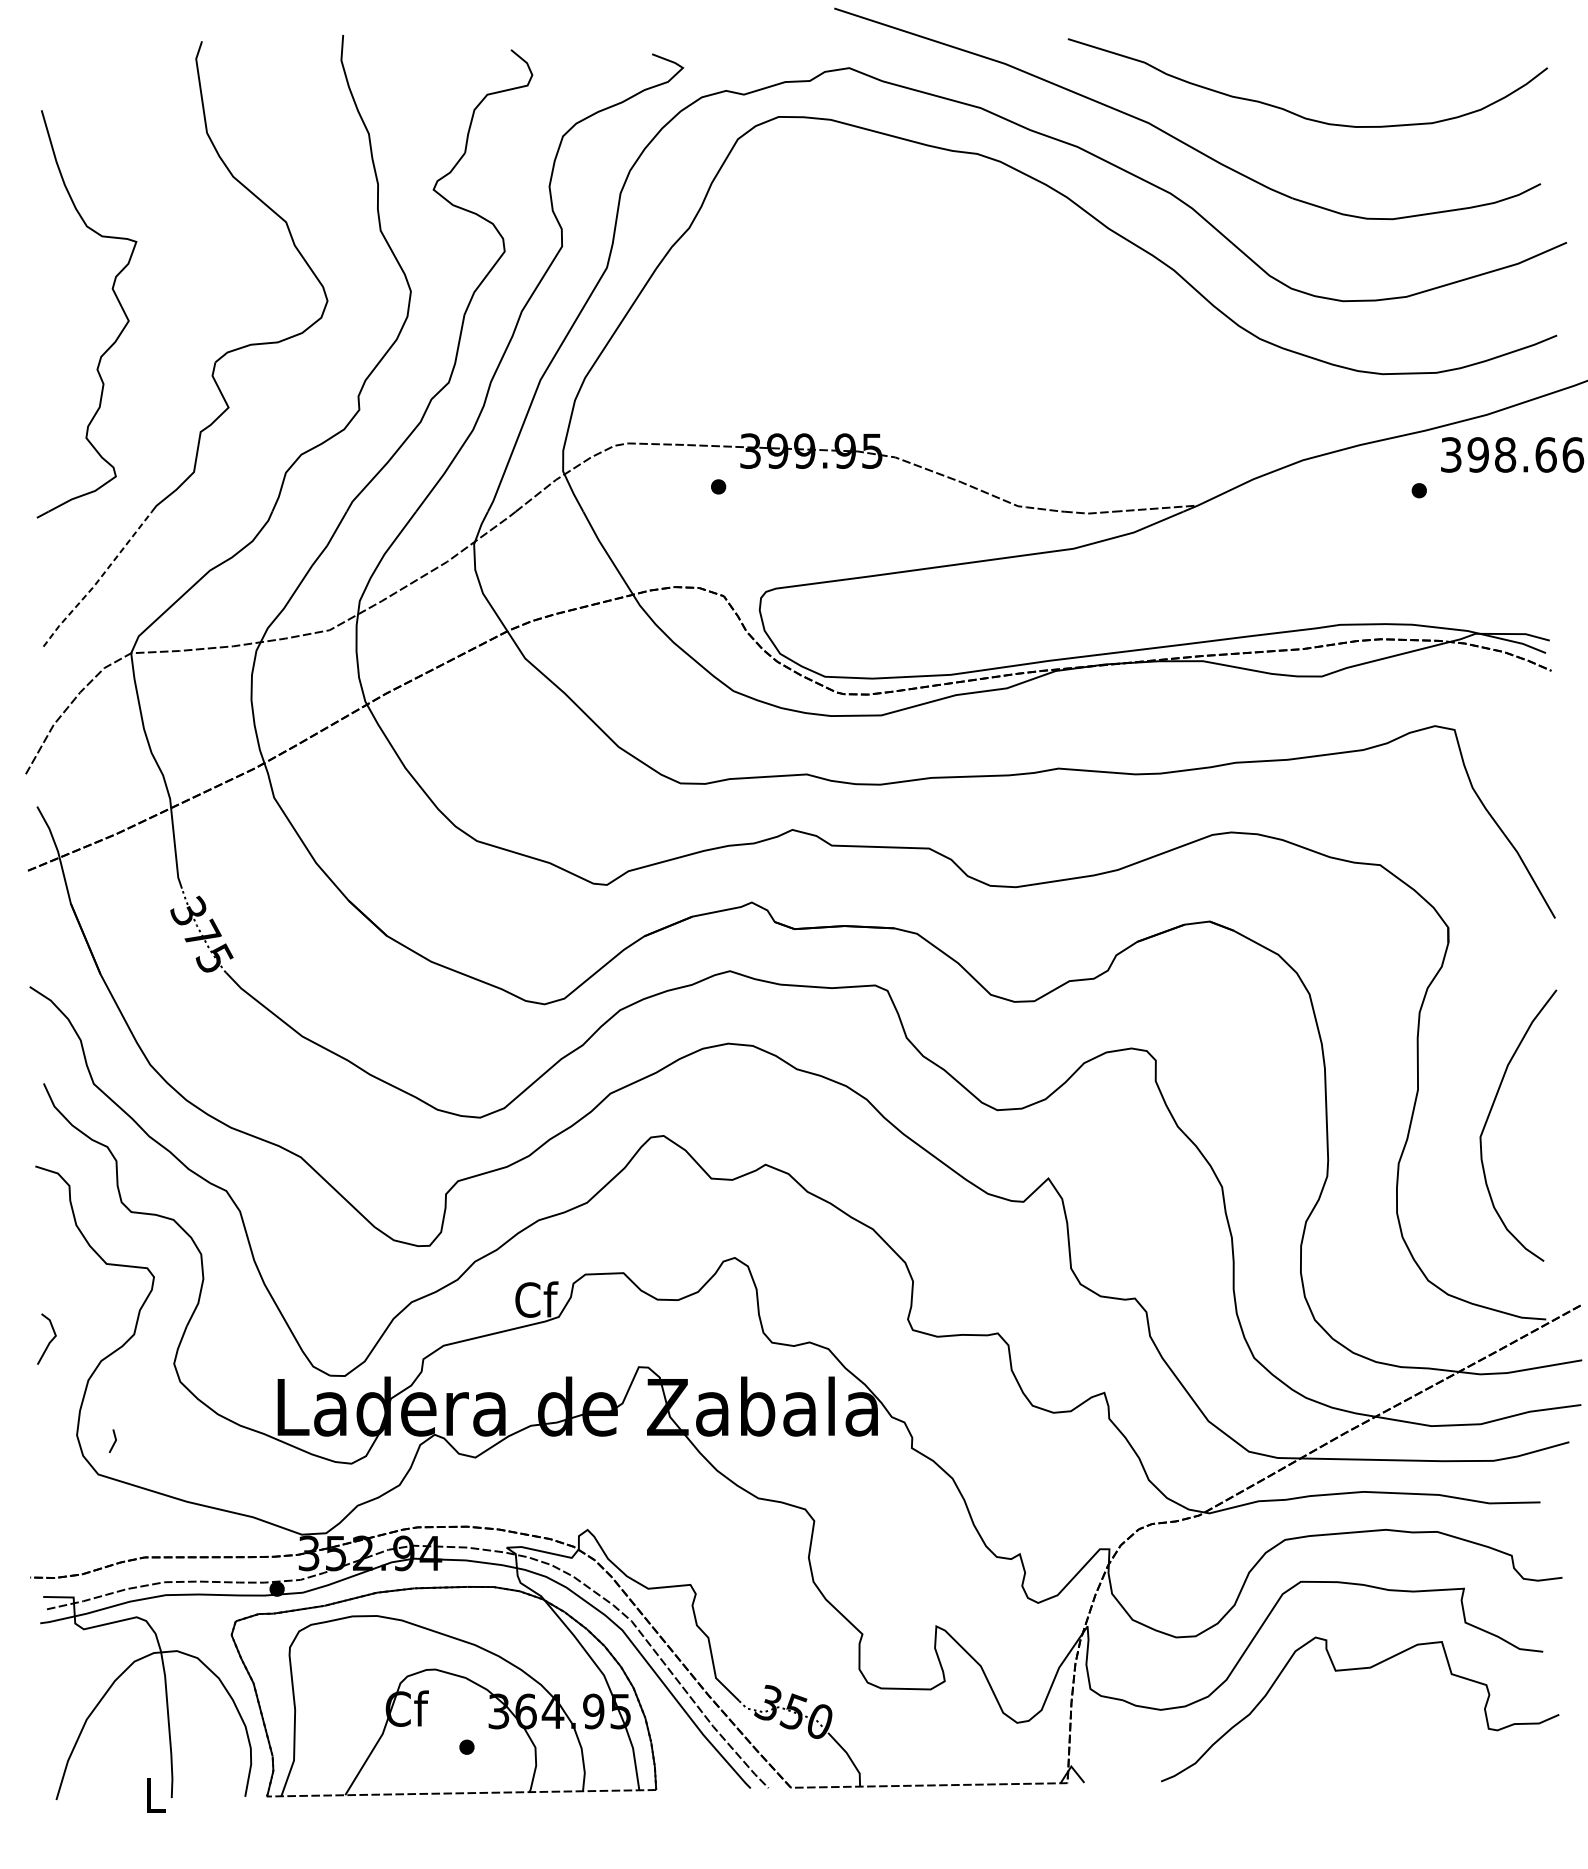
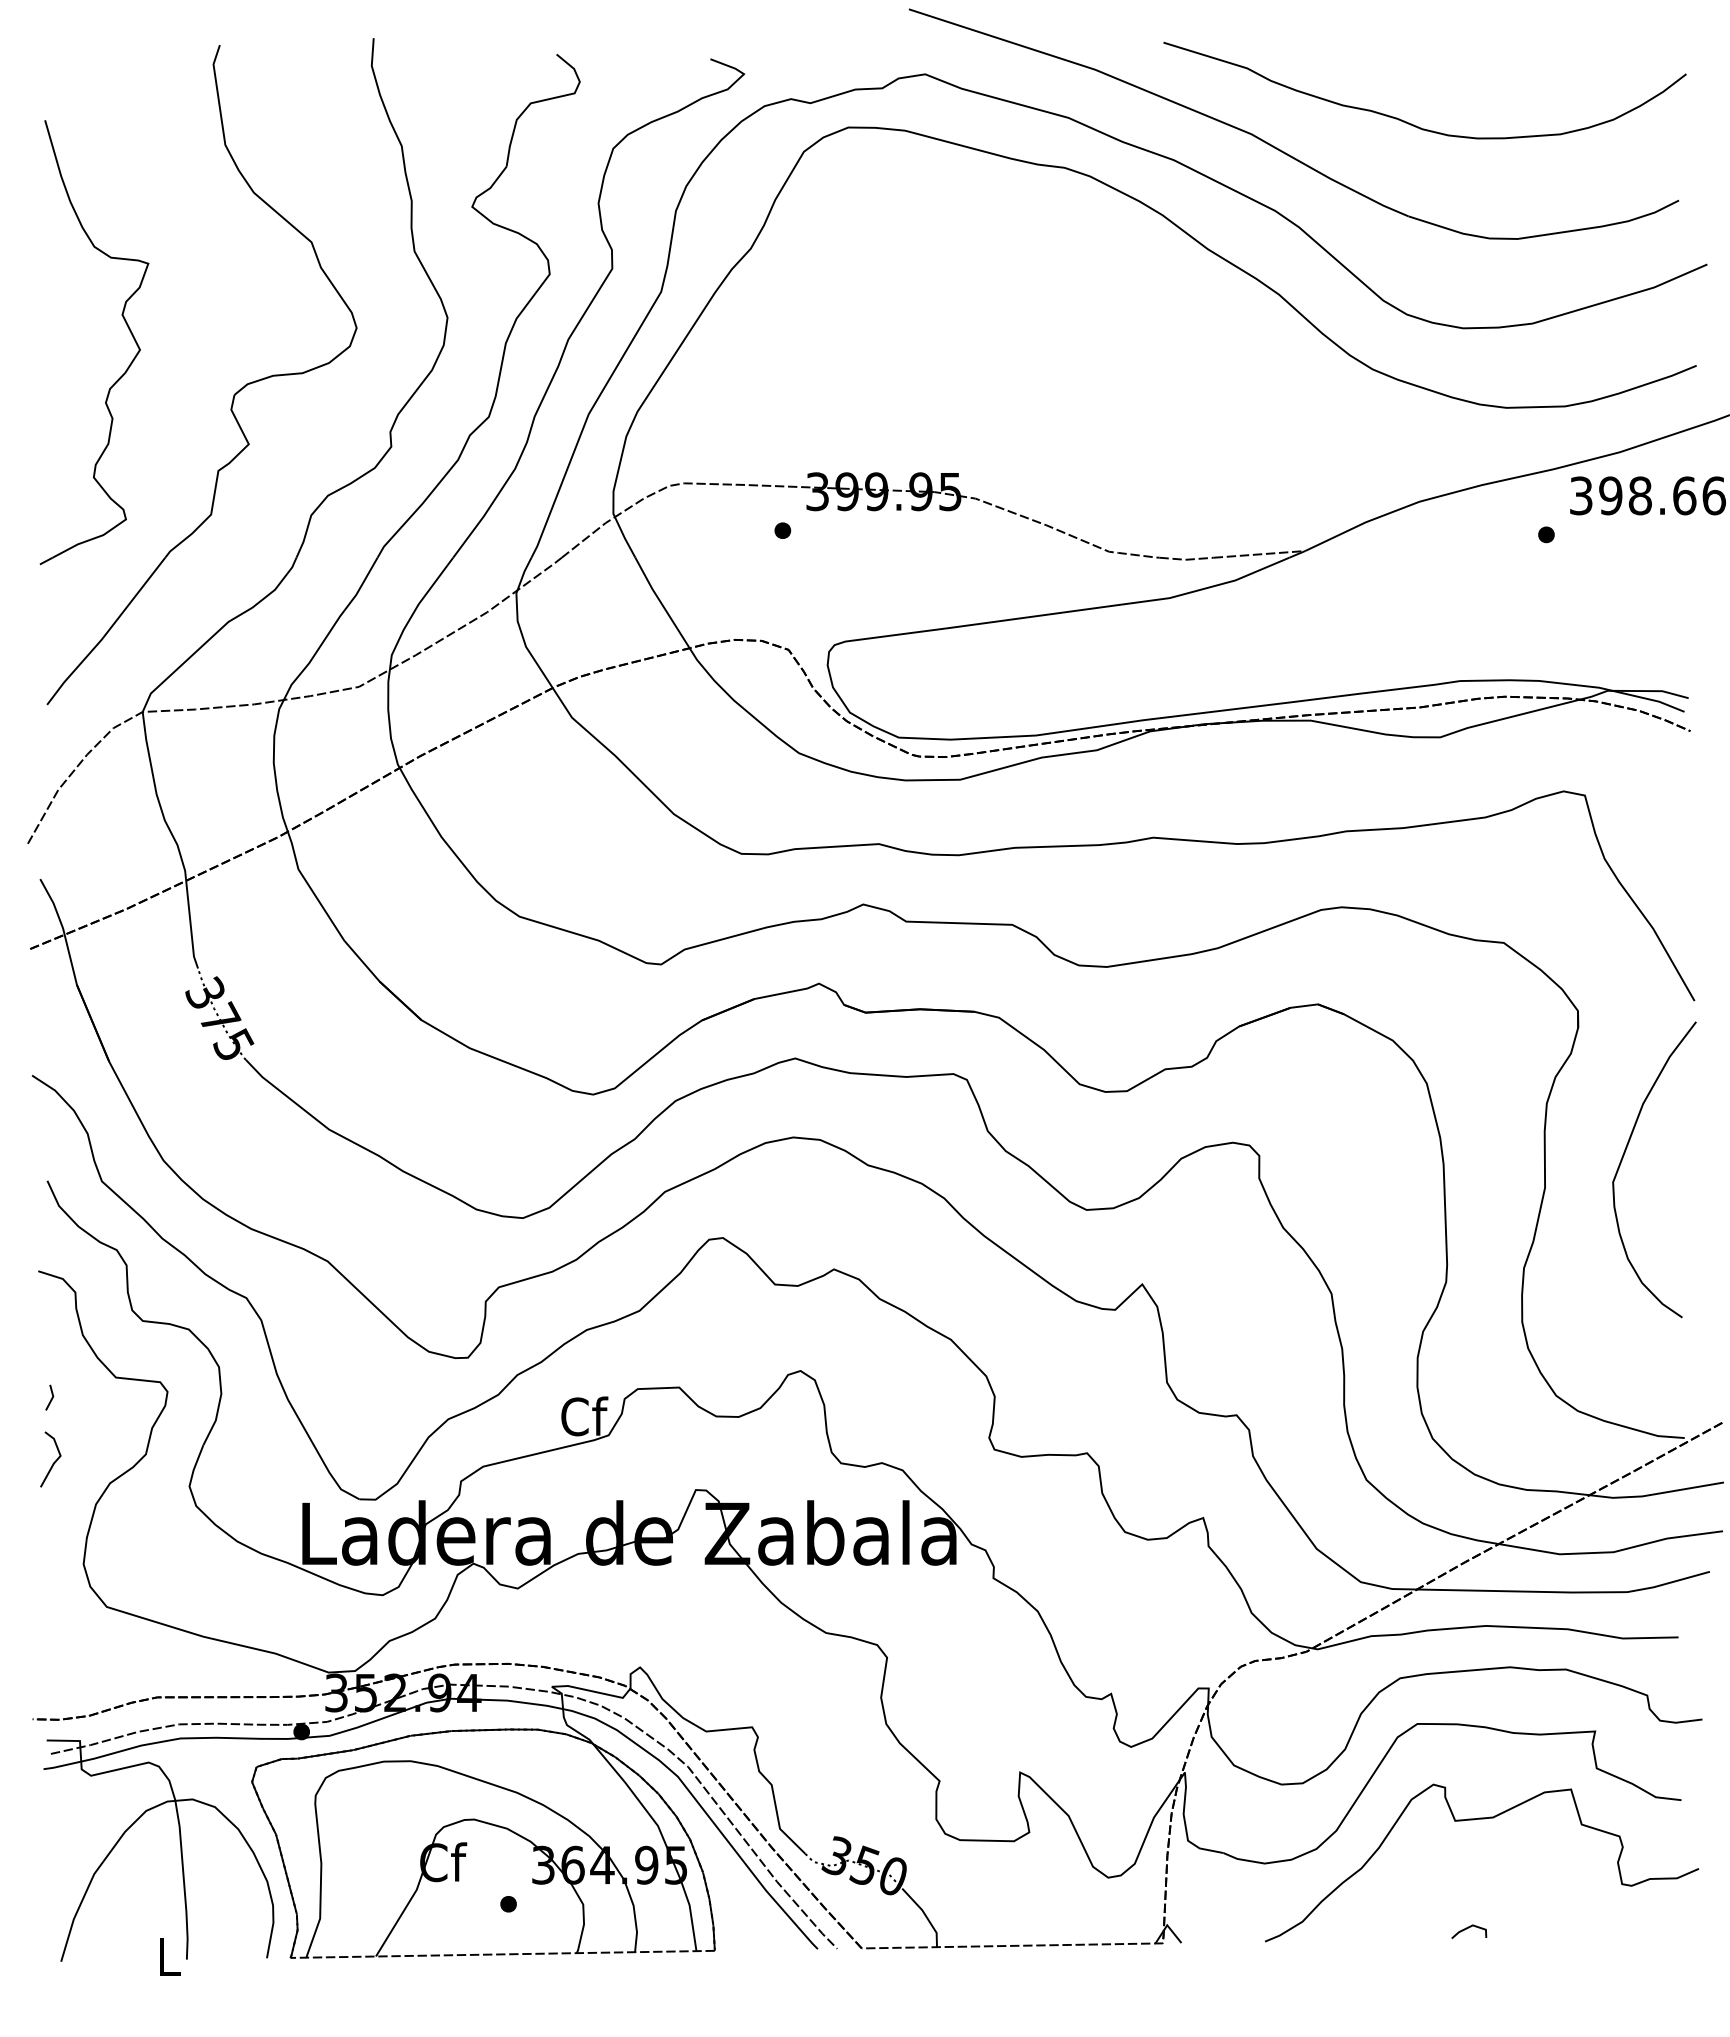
line: (98, 581) -> (106, 633), dashed -> solid
curve: (1489, 1115) -> (1623, 1158), moved
line: (114, 1441) -> (51, 1397), moved
line: (1348, 1769) -> (1469, 1928), added

